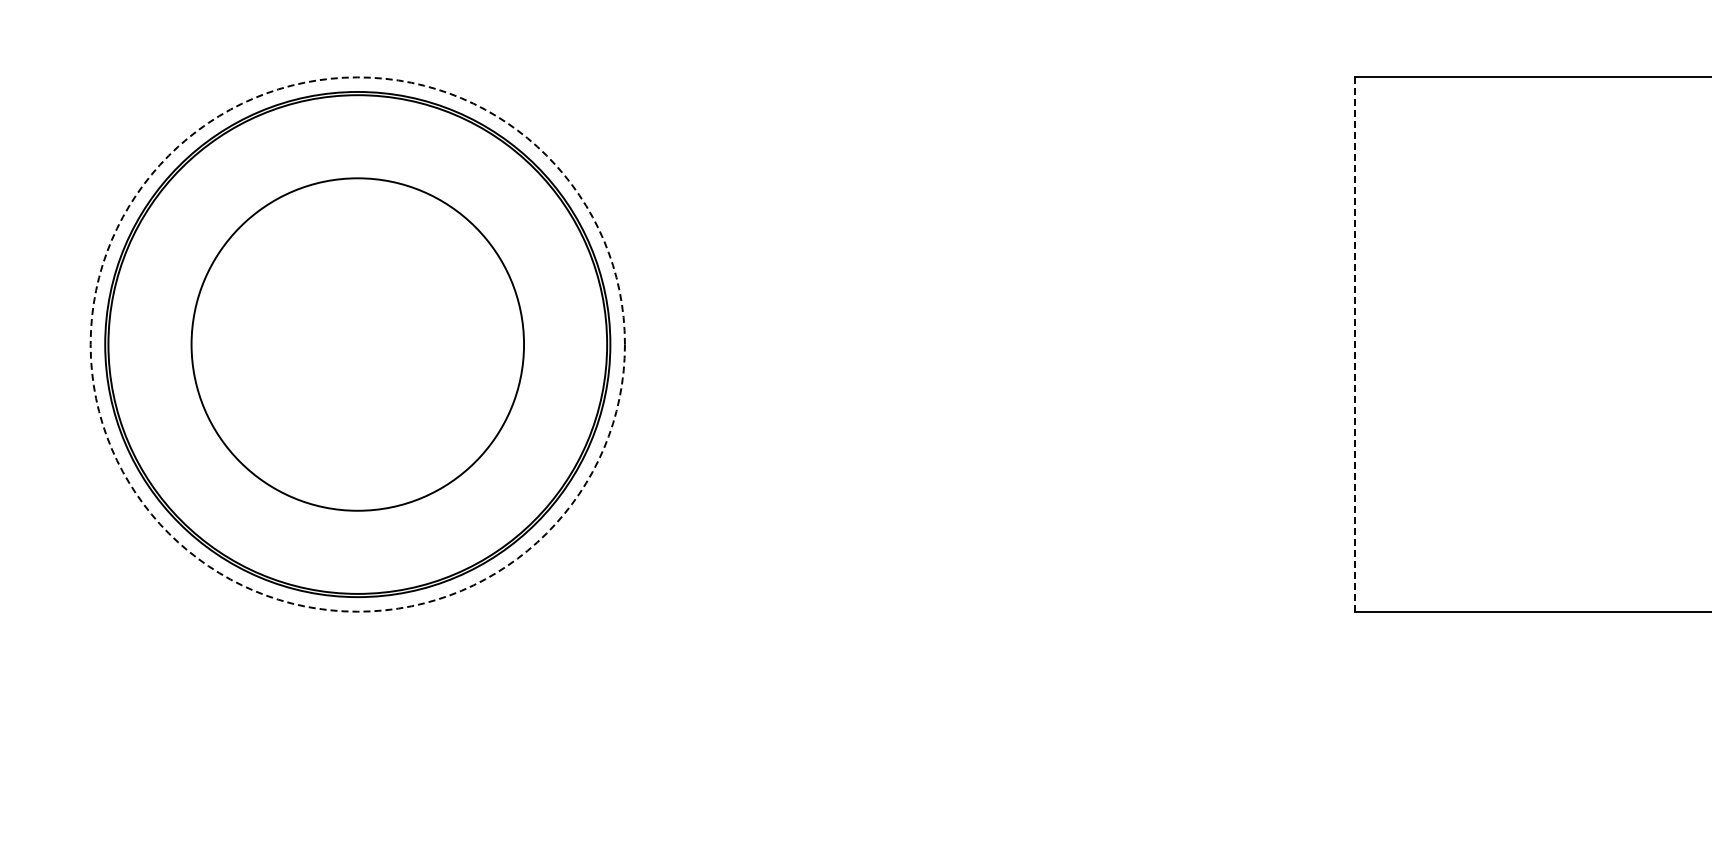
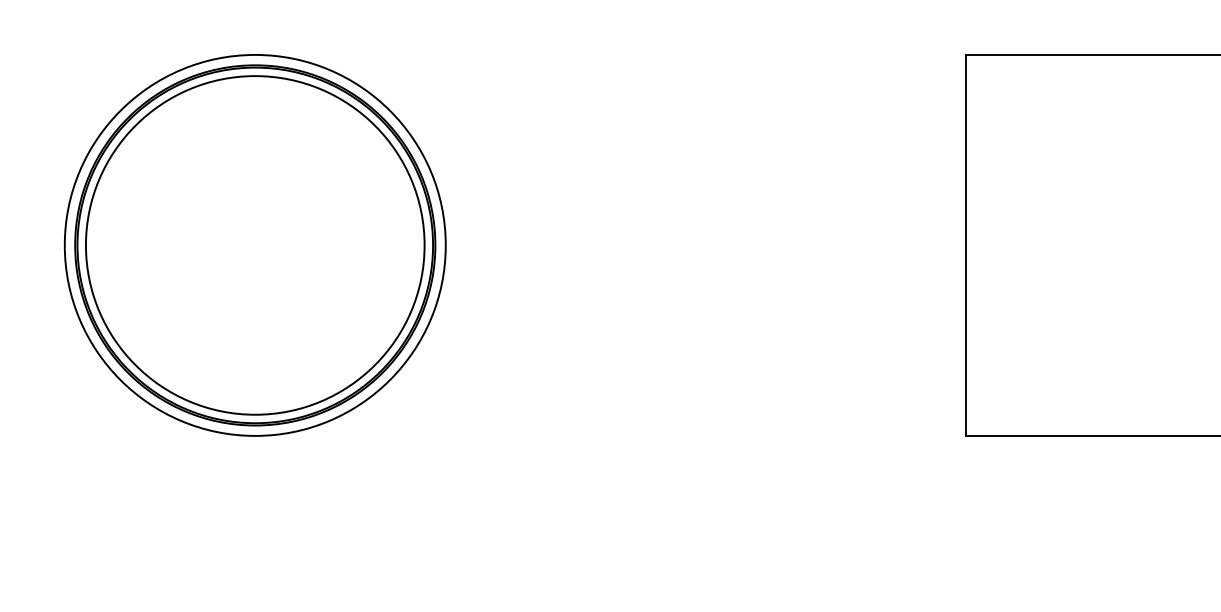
circle: (357, 344) -> (255, 245), dashed -> solid
circle: (357, 344) -> (255, 245), size x1.43
line: (1355, 345) -> (966, 246), dashed -> solid

